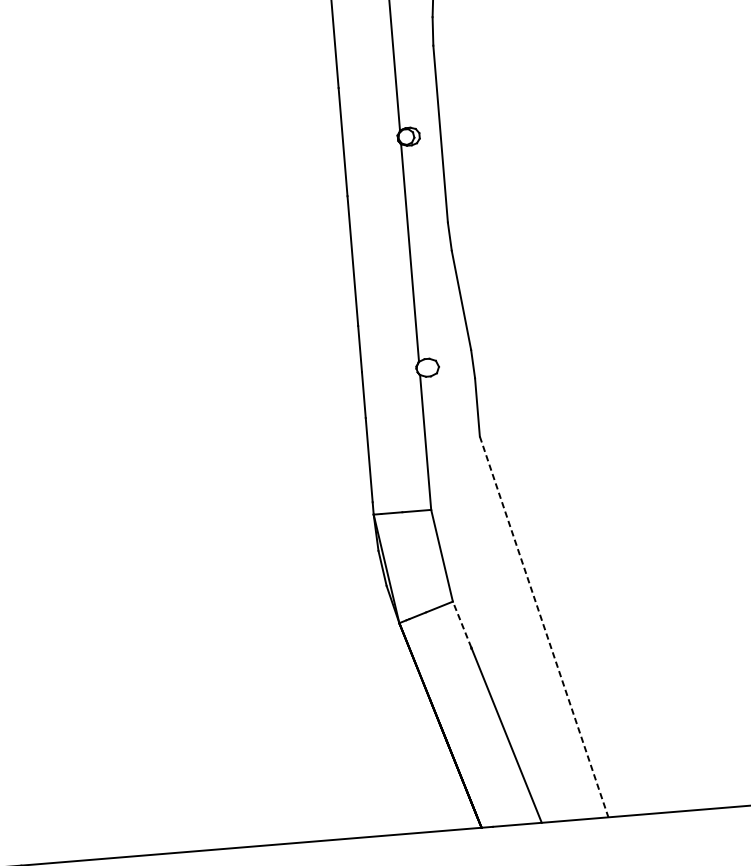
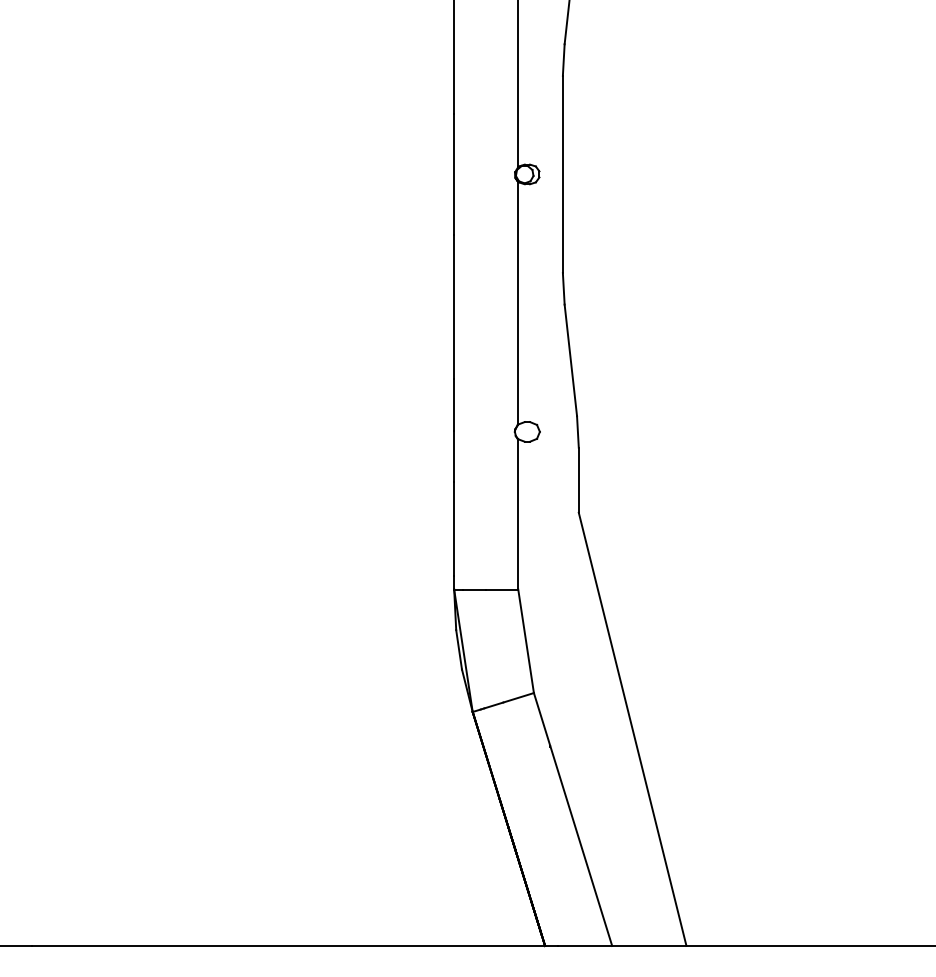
line: (462, 624) -> (542, 719), dashed -> solid
line: (544, 627) -> (632, 729), dashed -> solid

